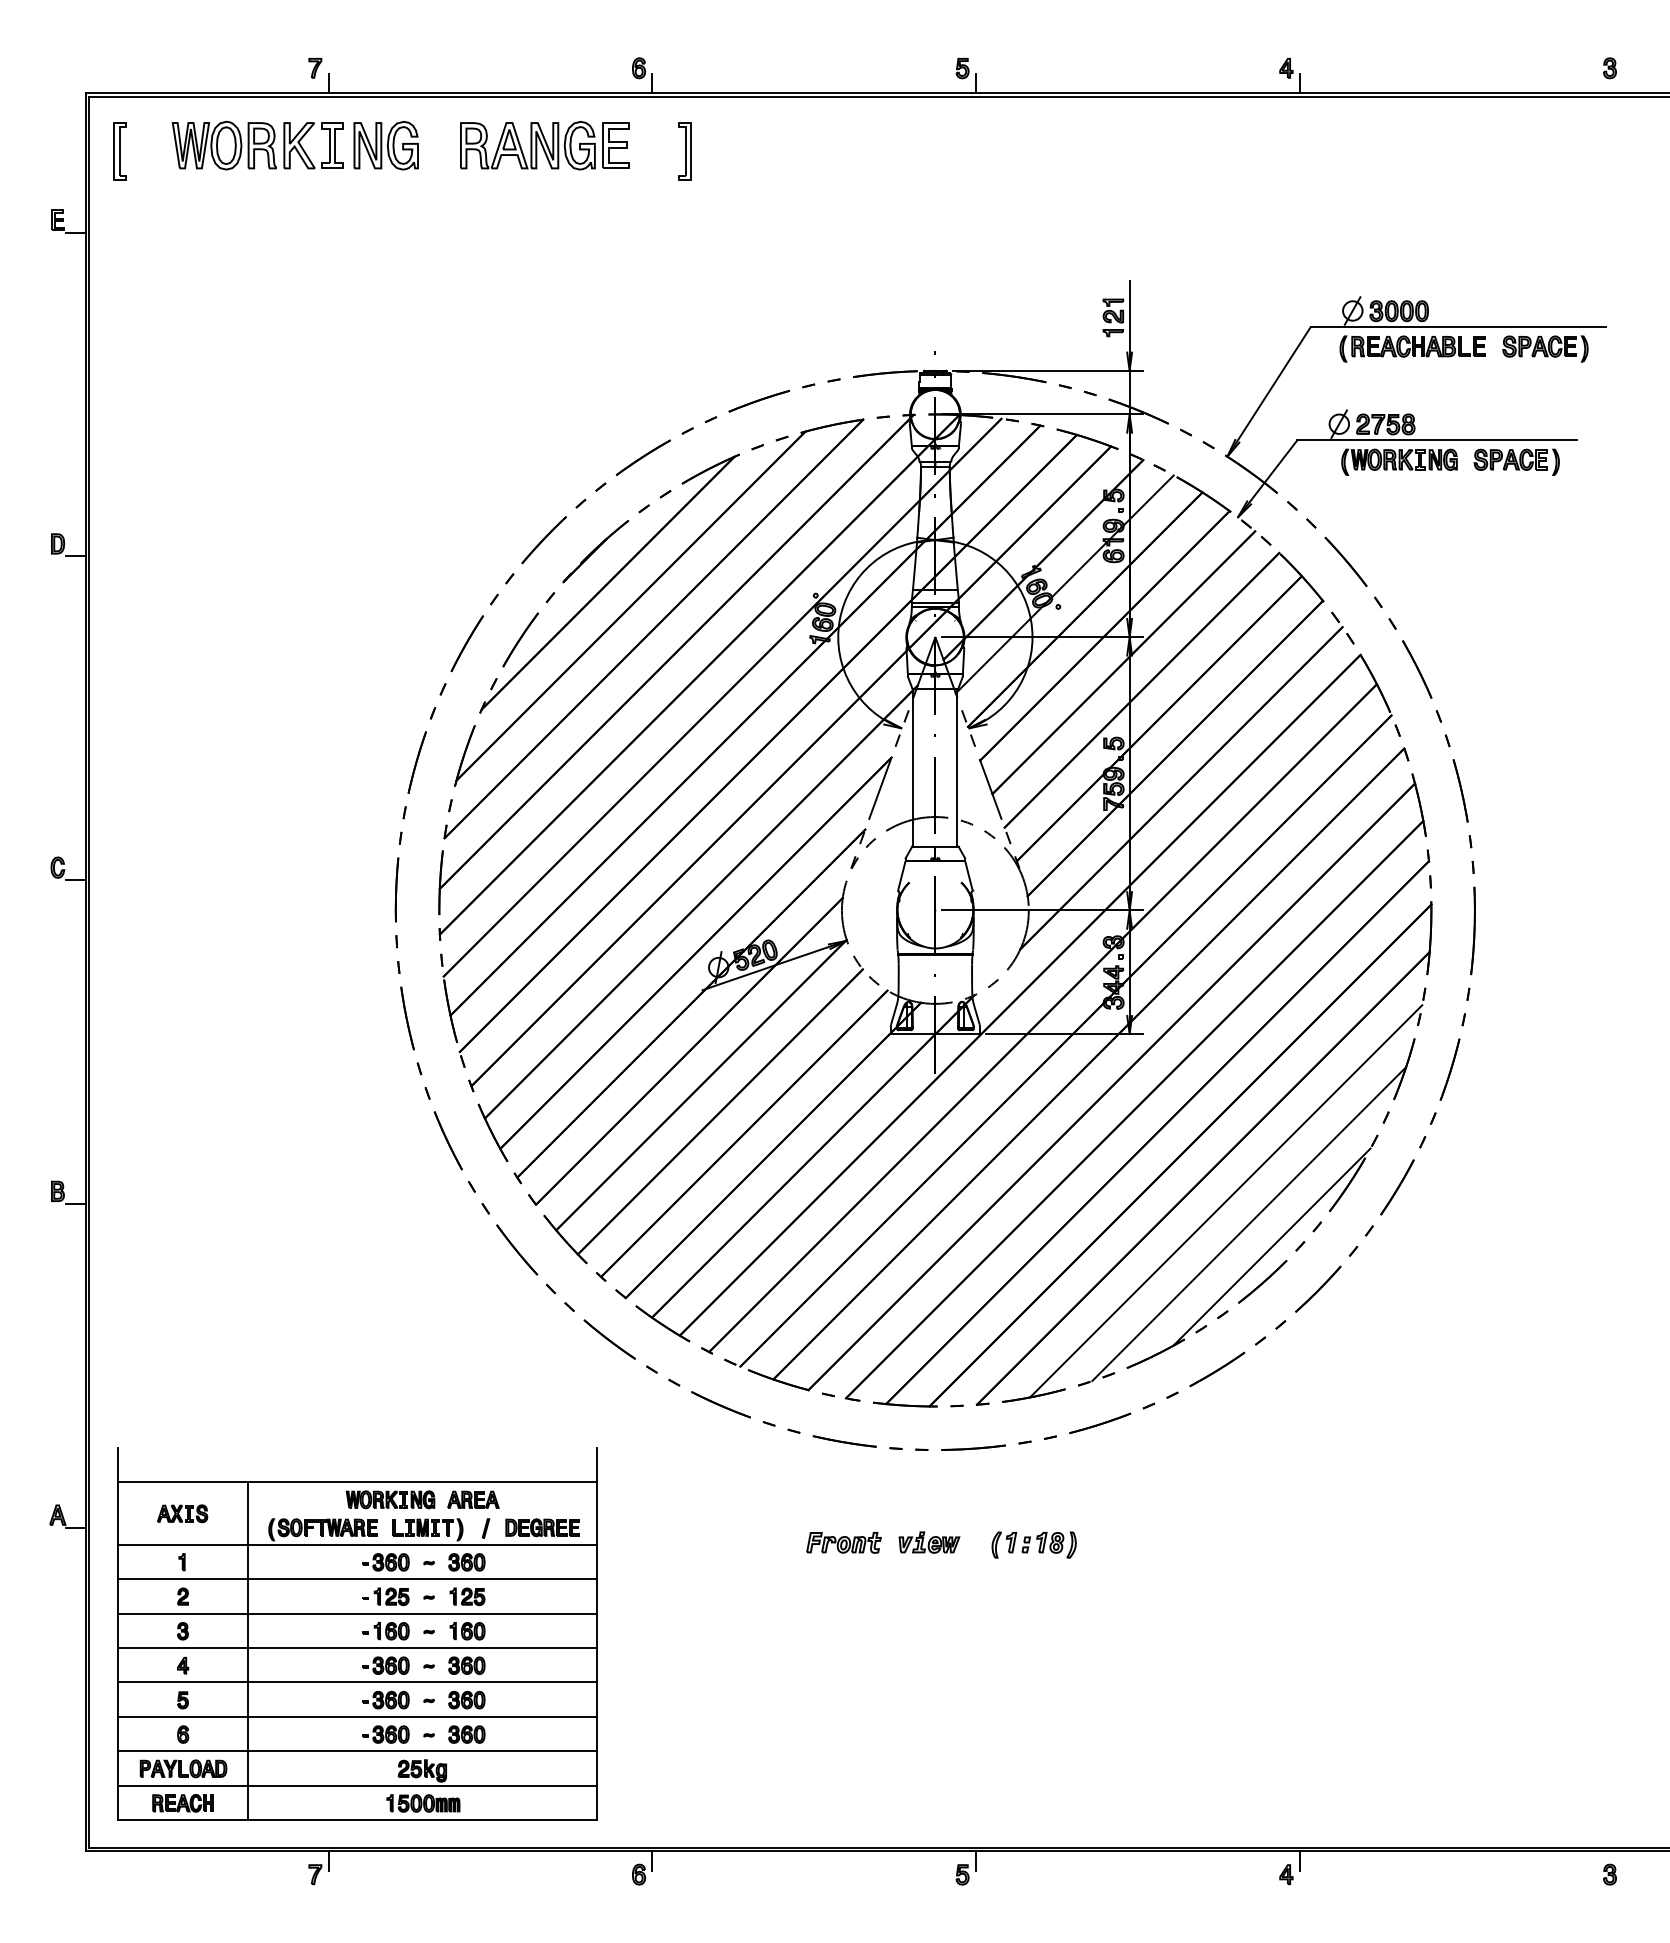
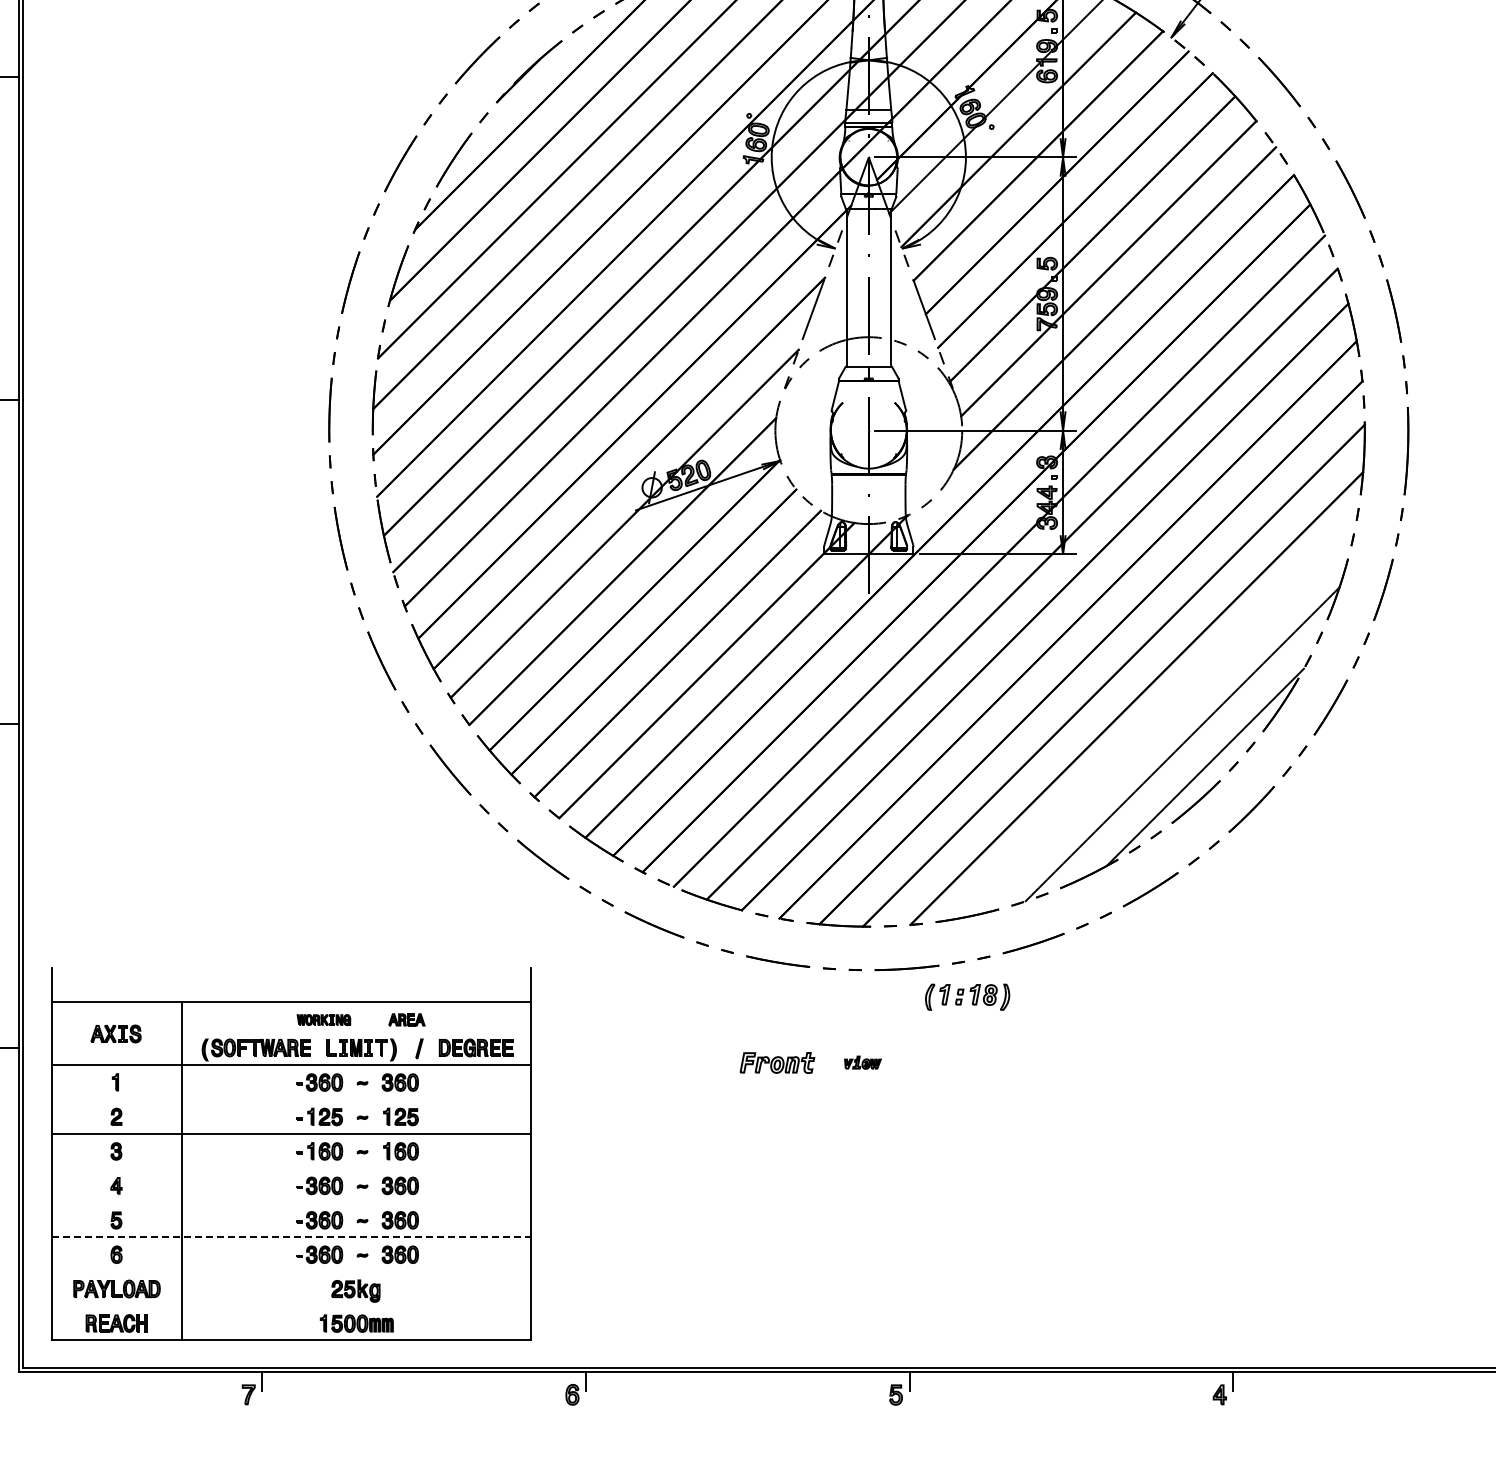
line: (1226, 1201) -> (1159, 721), removed
part: (390, 1499) -> (323, 1019), size x0.6
part: (473, 1499) -> (406, 1019), size x0.7
part: (929, 1542) -> (862, 1062), size x0.6
part: (1033, 1544) -> (966, 996), moved
line: (357, 1579) -> (290, 1099), removed
line: (357, 1647) -> (290, 1167), removed
line: (357, 1682) -> (290, 1202), removed
line: (357, 1716) -> (290, 1236), solid -> dashed
line: (357, 1751) -> (290, 1271), removed
line: (357, 1785) -> (290, 1305), removed

